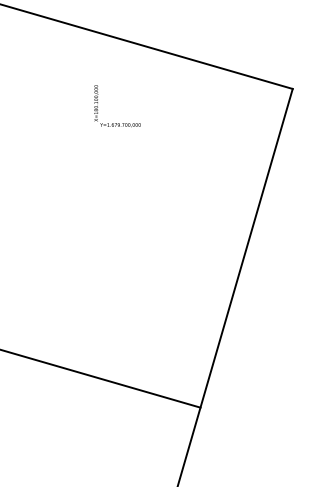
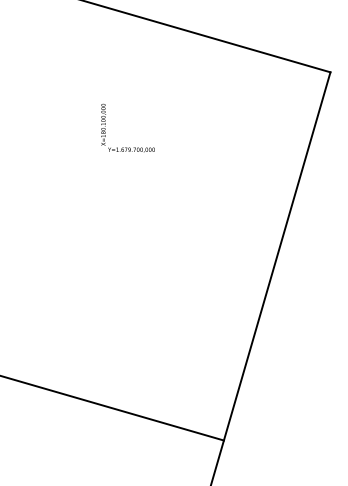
text: (117, 106) -> (128, 128), moved

